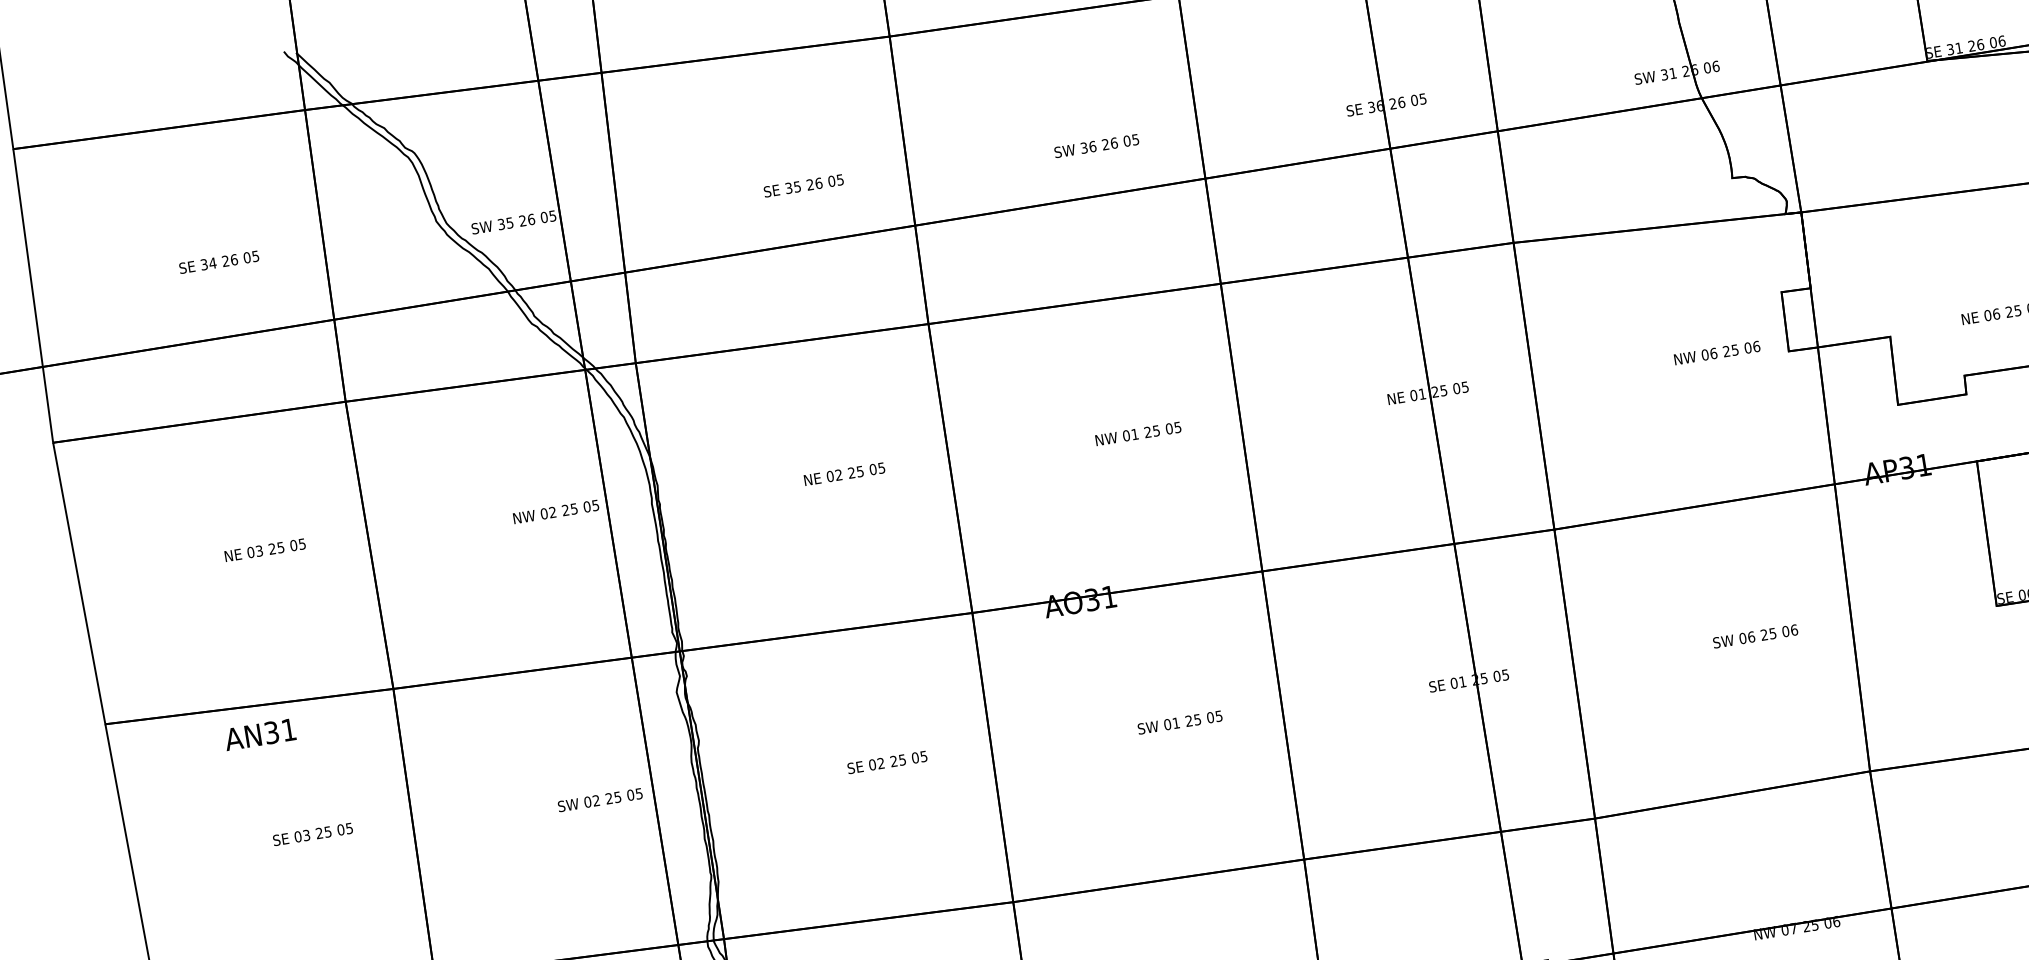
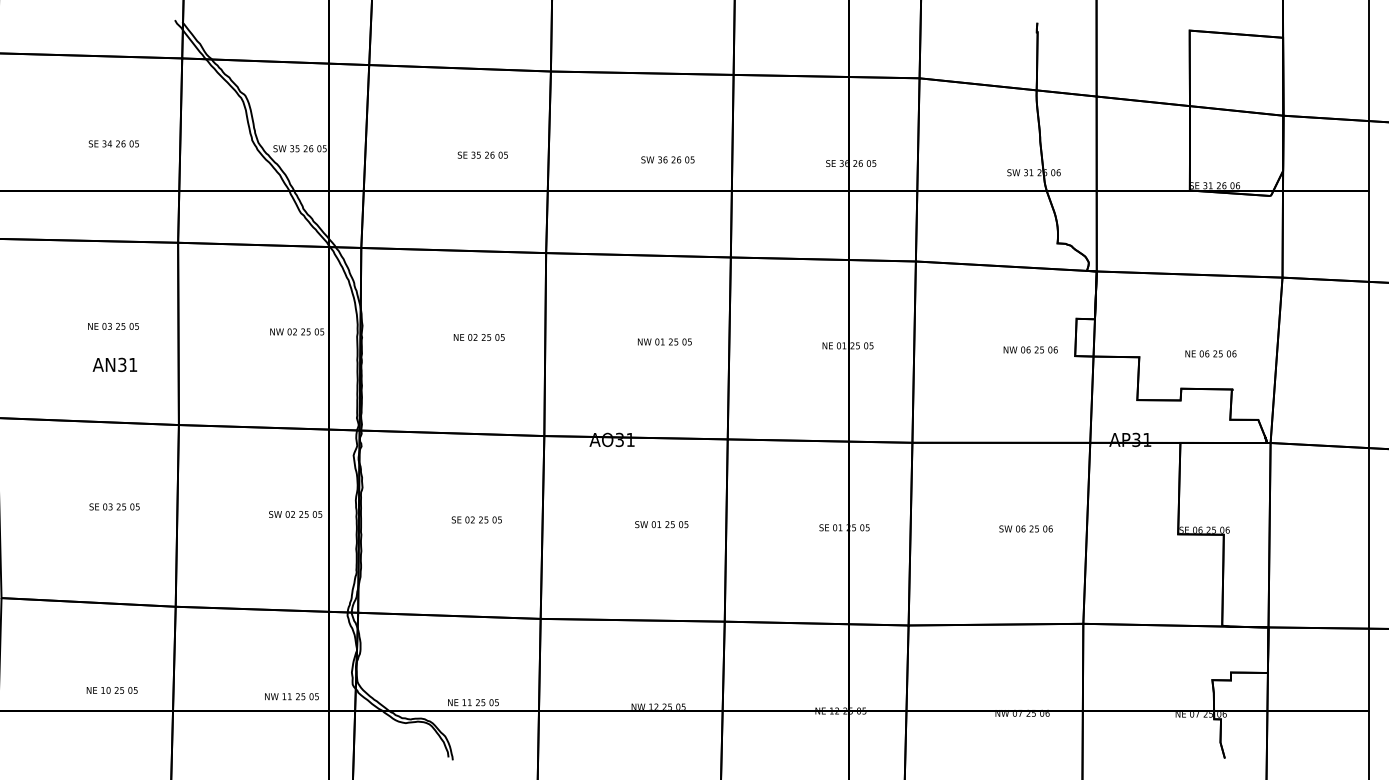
text: (259, 734) -> (114, 364), moved

